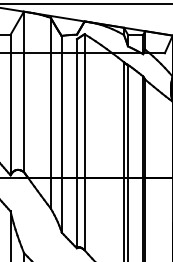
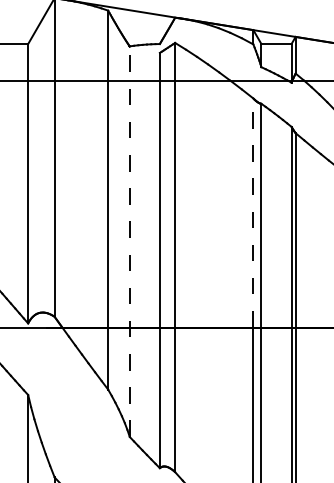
line: (123, 119) -> (252, 212), solid -> dashed
line: (61, 133) -> (129, 240), solid -> dashed

